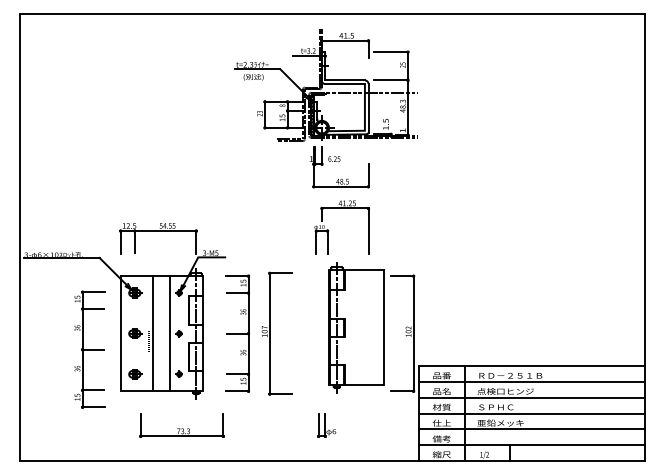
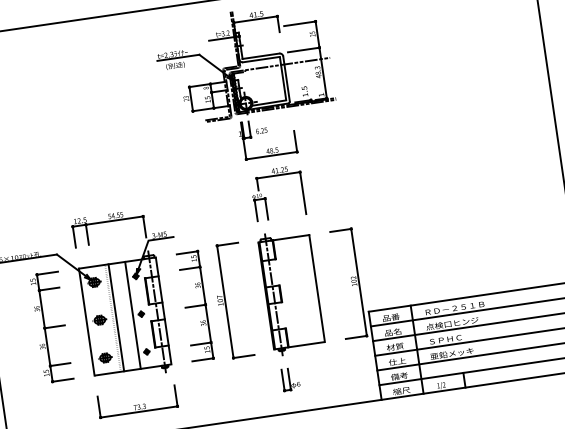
part: (356, 327) -> (291, 291), moved
part: (89, 349) -> (51, 327), moved
part: (181, 425) -> (137, 401), moved

